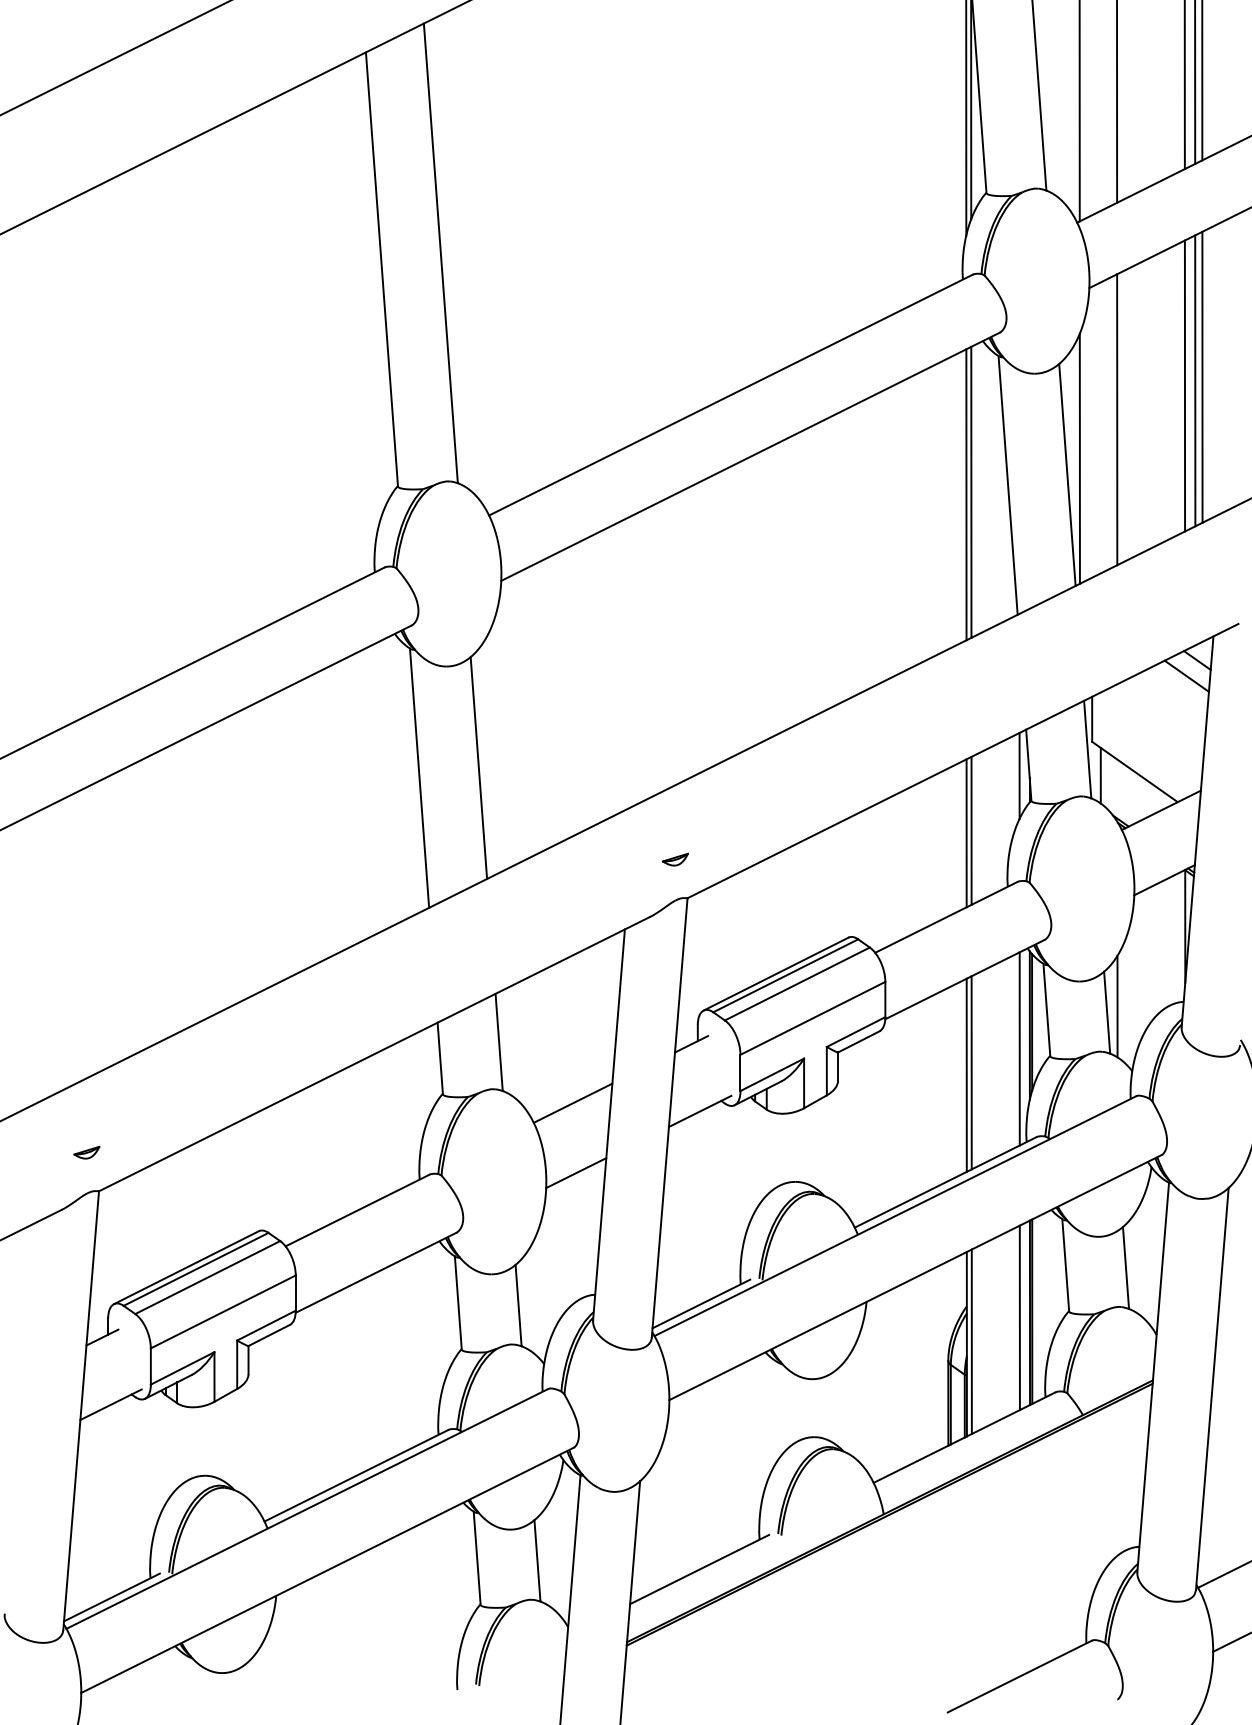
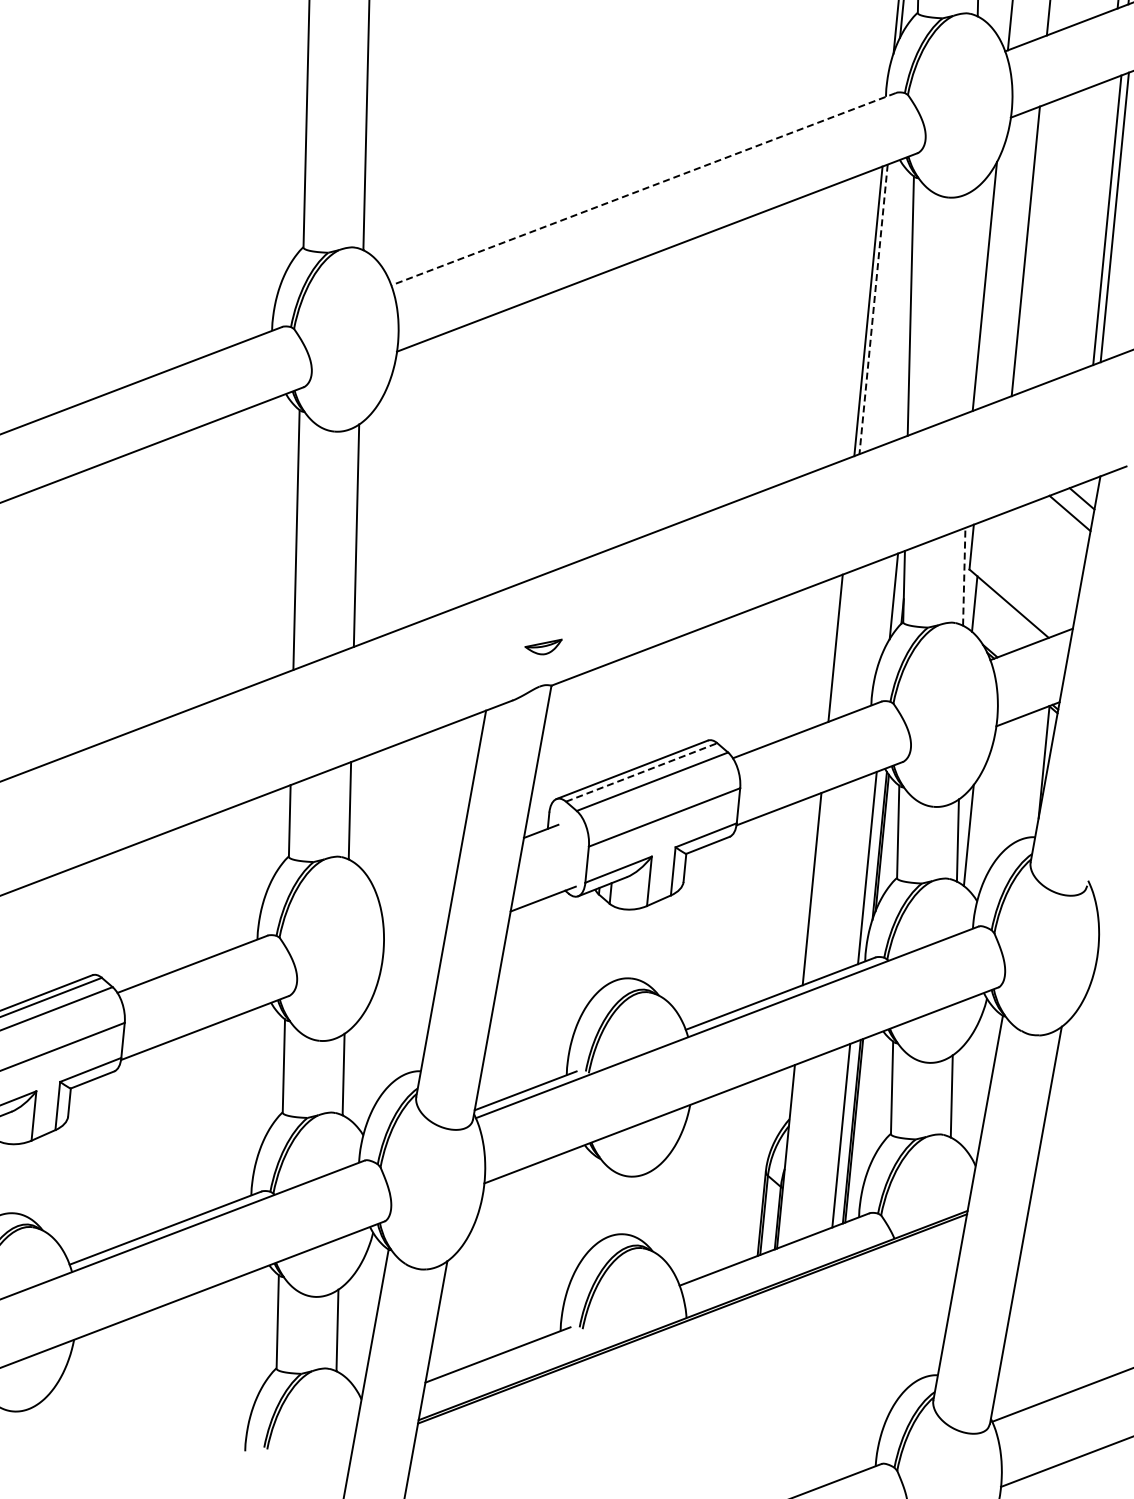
line: (1184, 385) -> (1096, 223), removed
line: (730, 395) -> (643, 189), solid -> dashed
line: (1067, 474) -> (970, 301), removed
line: (971, 492) -> (873, 309), solid -> dashed
line: (1087, 749) -> (964, 576), solid -> dashed
line: (971, 830) -> (840, 645), removed
part: (674, 859) -> (542, 645), size x1.4
line: (786, 975) -> (642, 772), solid -> dashed
line: (971, 1072) -> (817, 886), removed
line: (572, 1102) -> (417, 877), removed
line: (576, 1173) -> (414, 948), removed
line: (971, 1341) -> (790, 1154), removed

